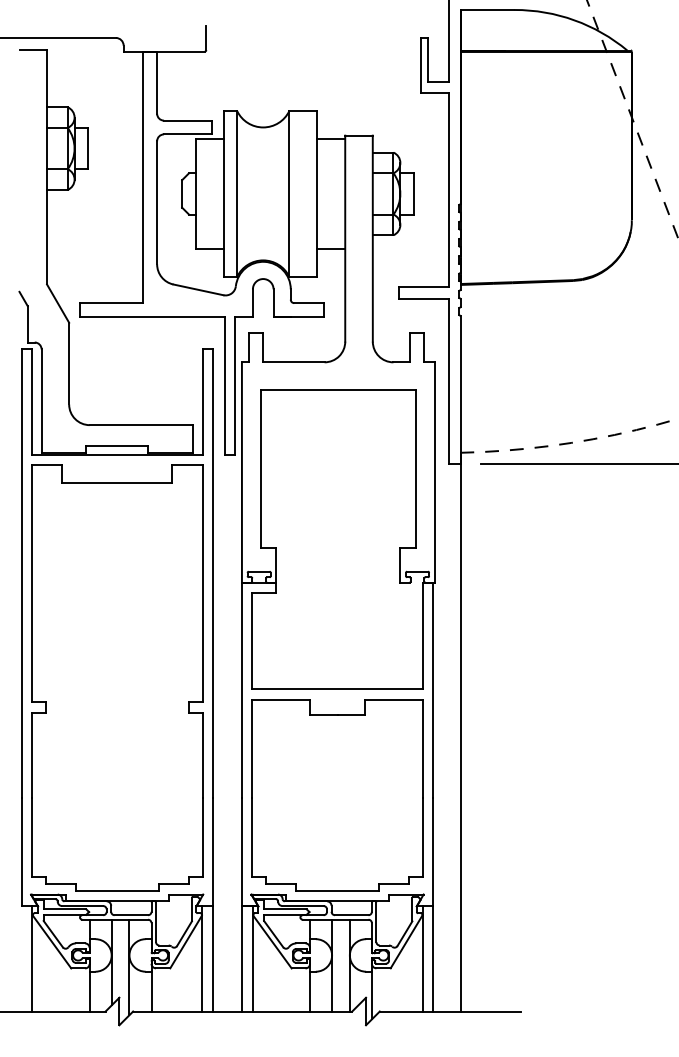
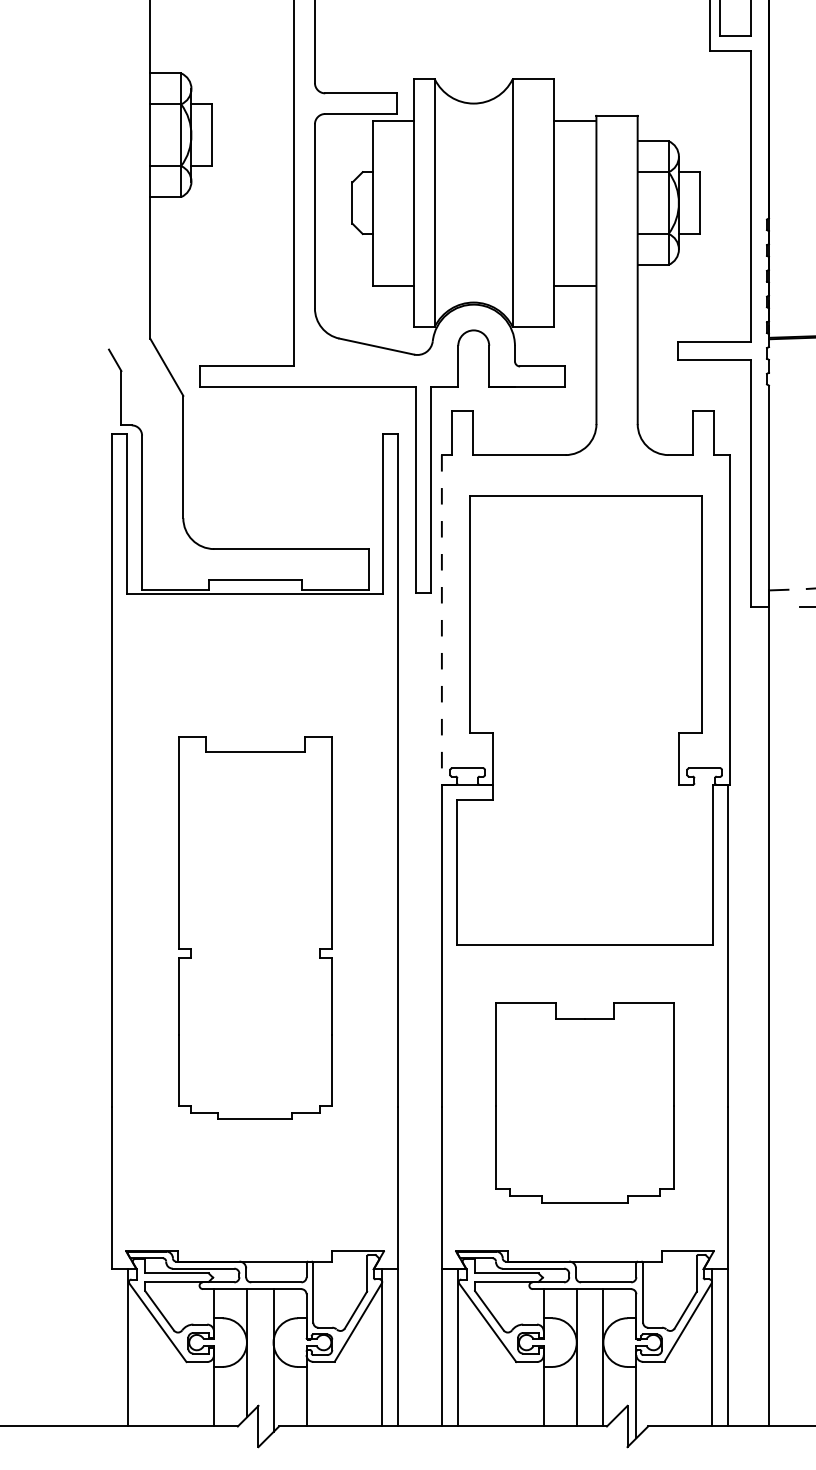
line: (241, 473) -> (441, 621), solid -> dashed
part: (117, 677) -> (255, 926), size x0.6
part: (337, 795) -> (584, 1103), size x0.7

